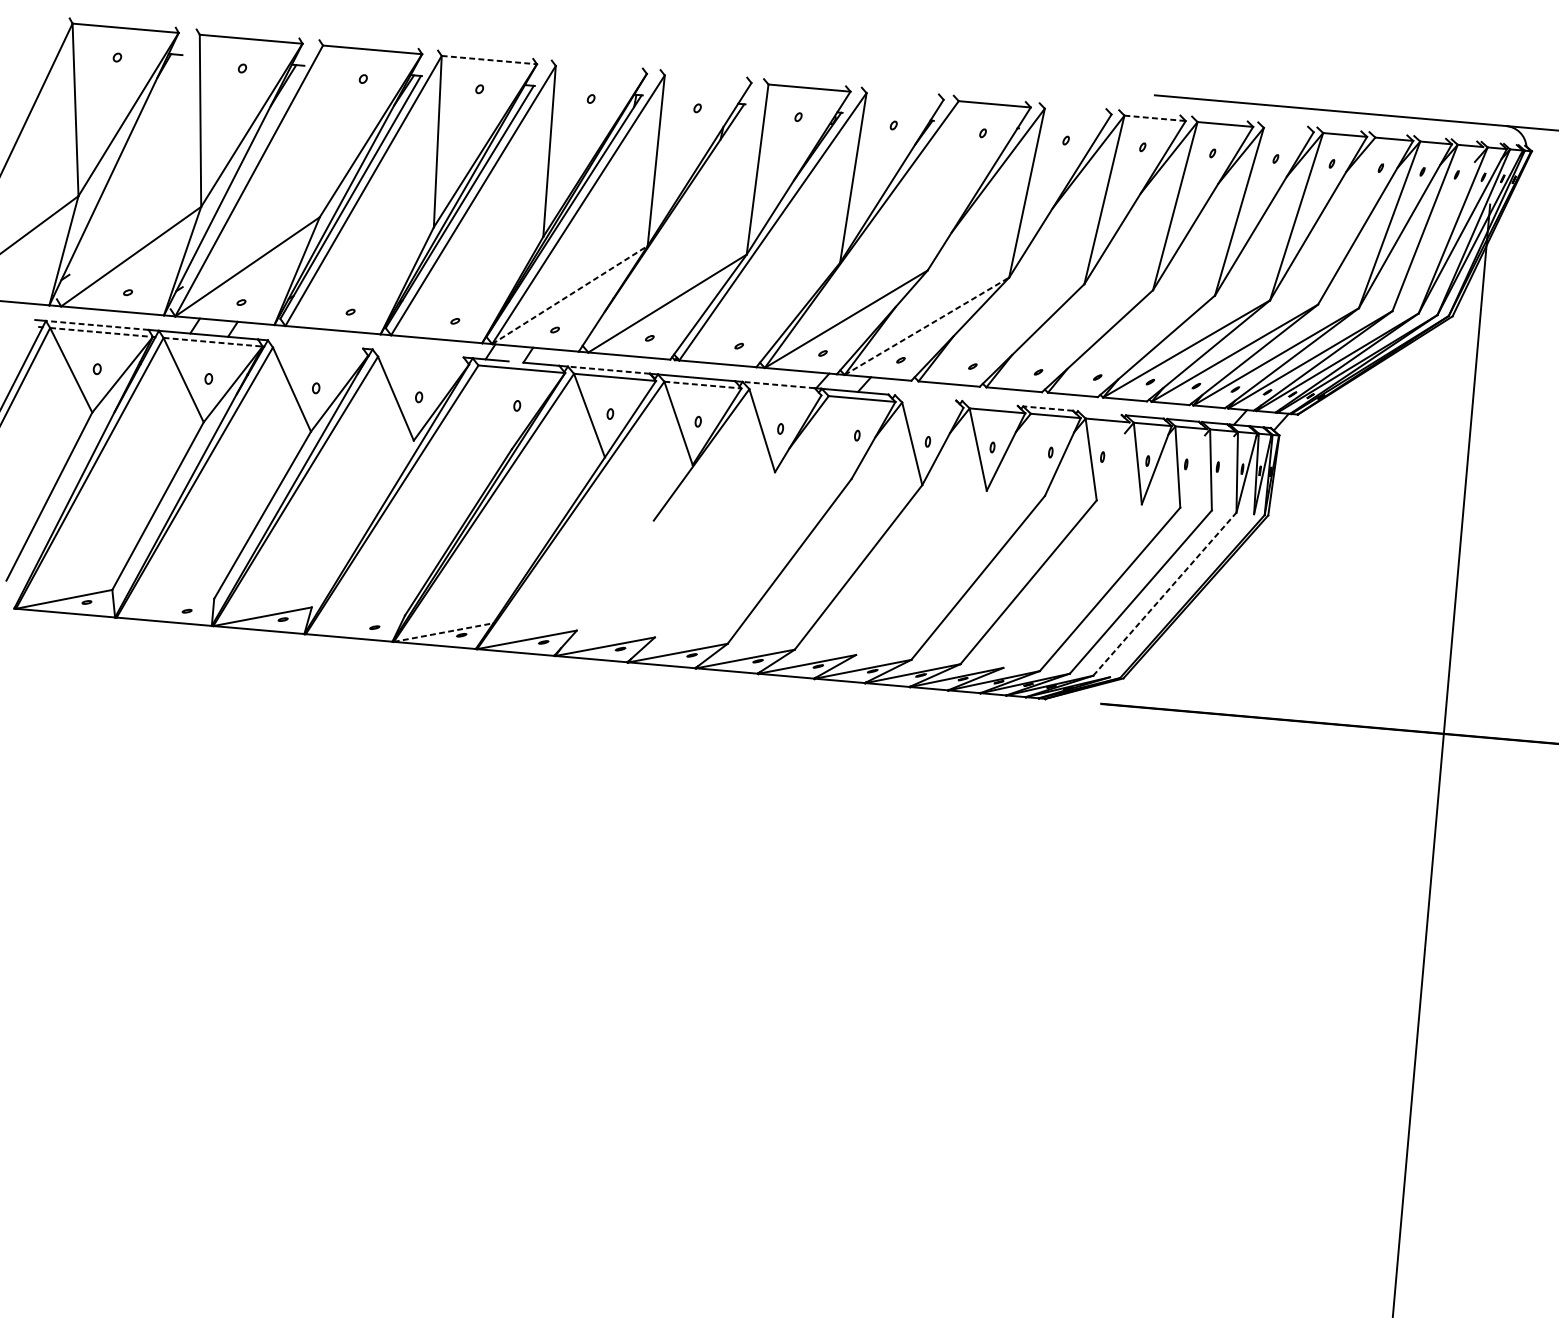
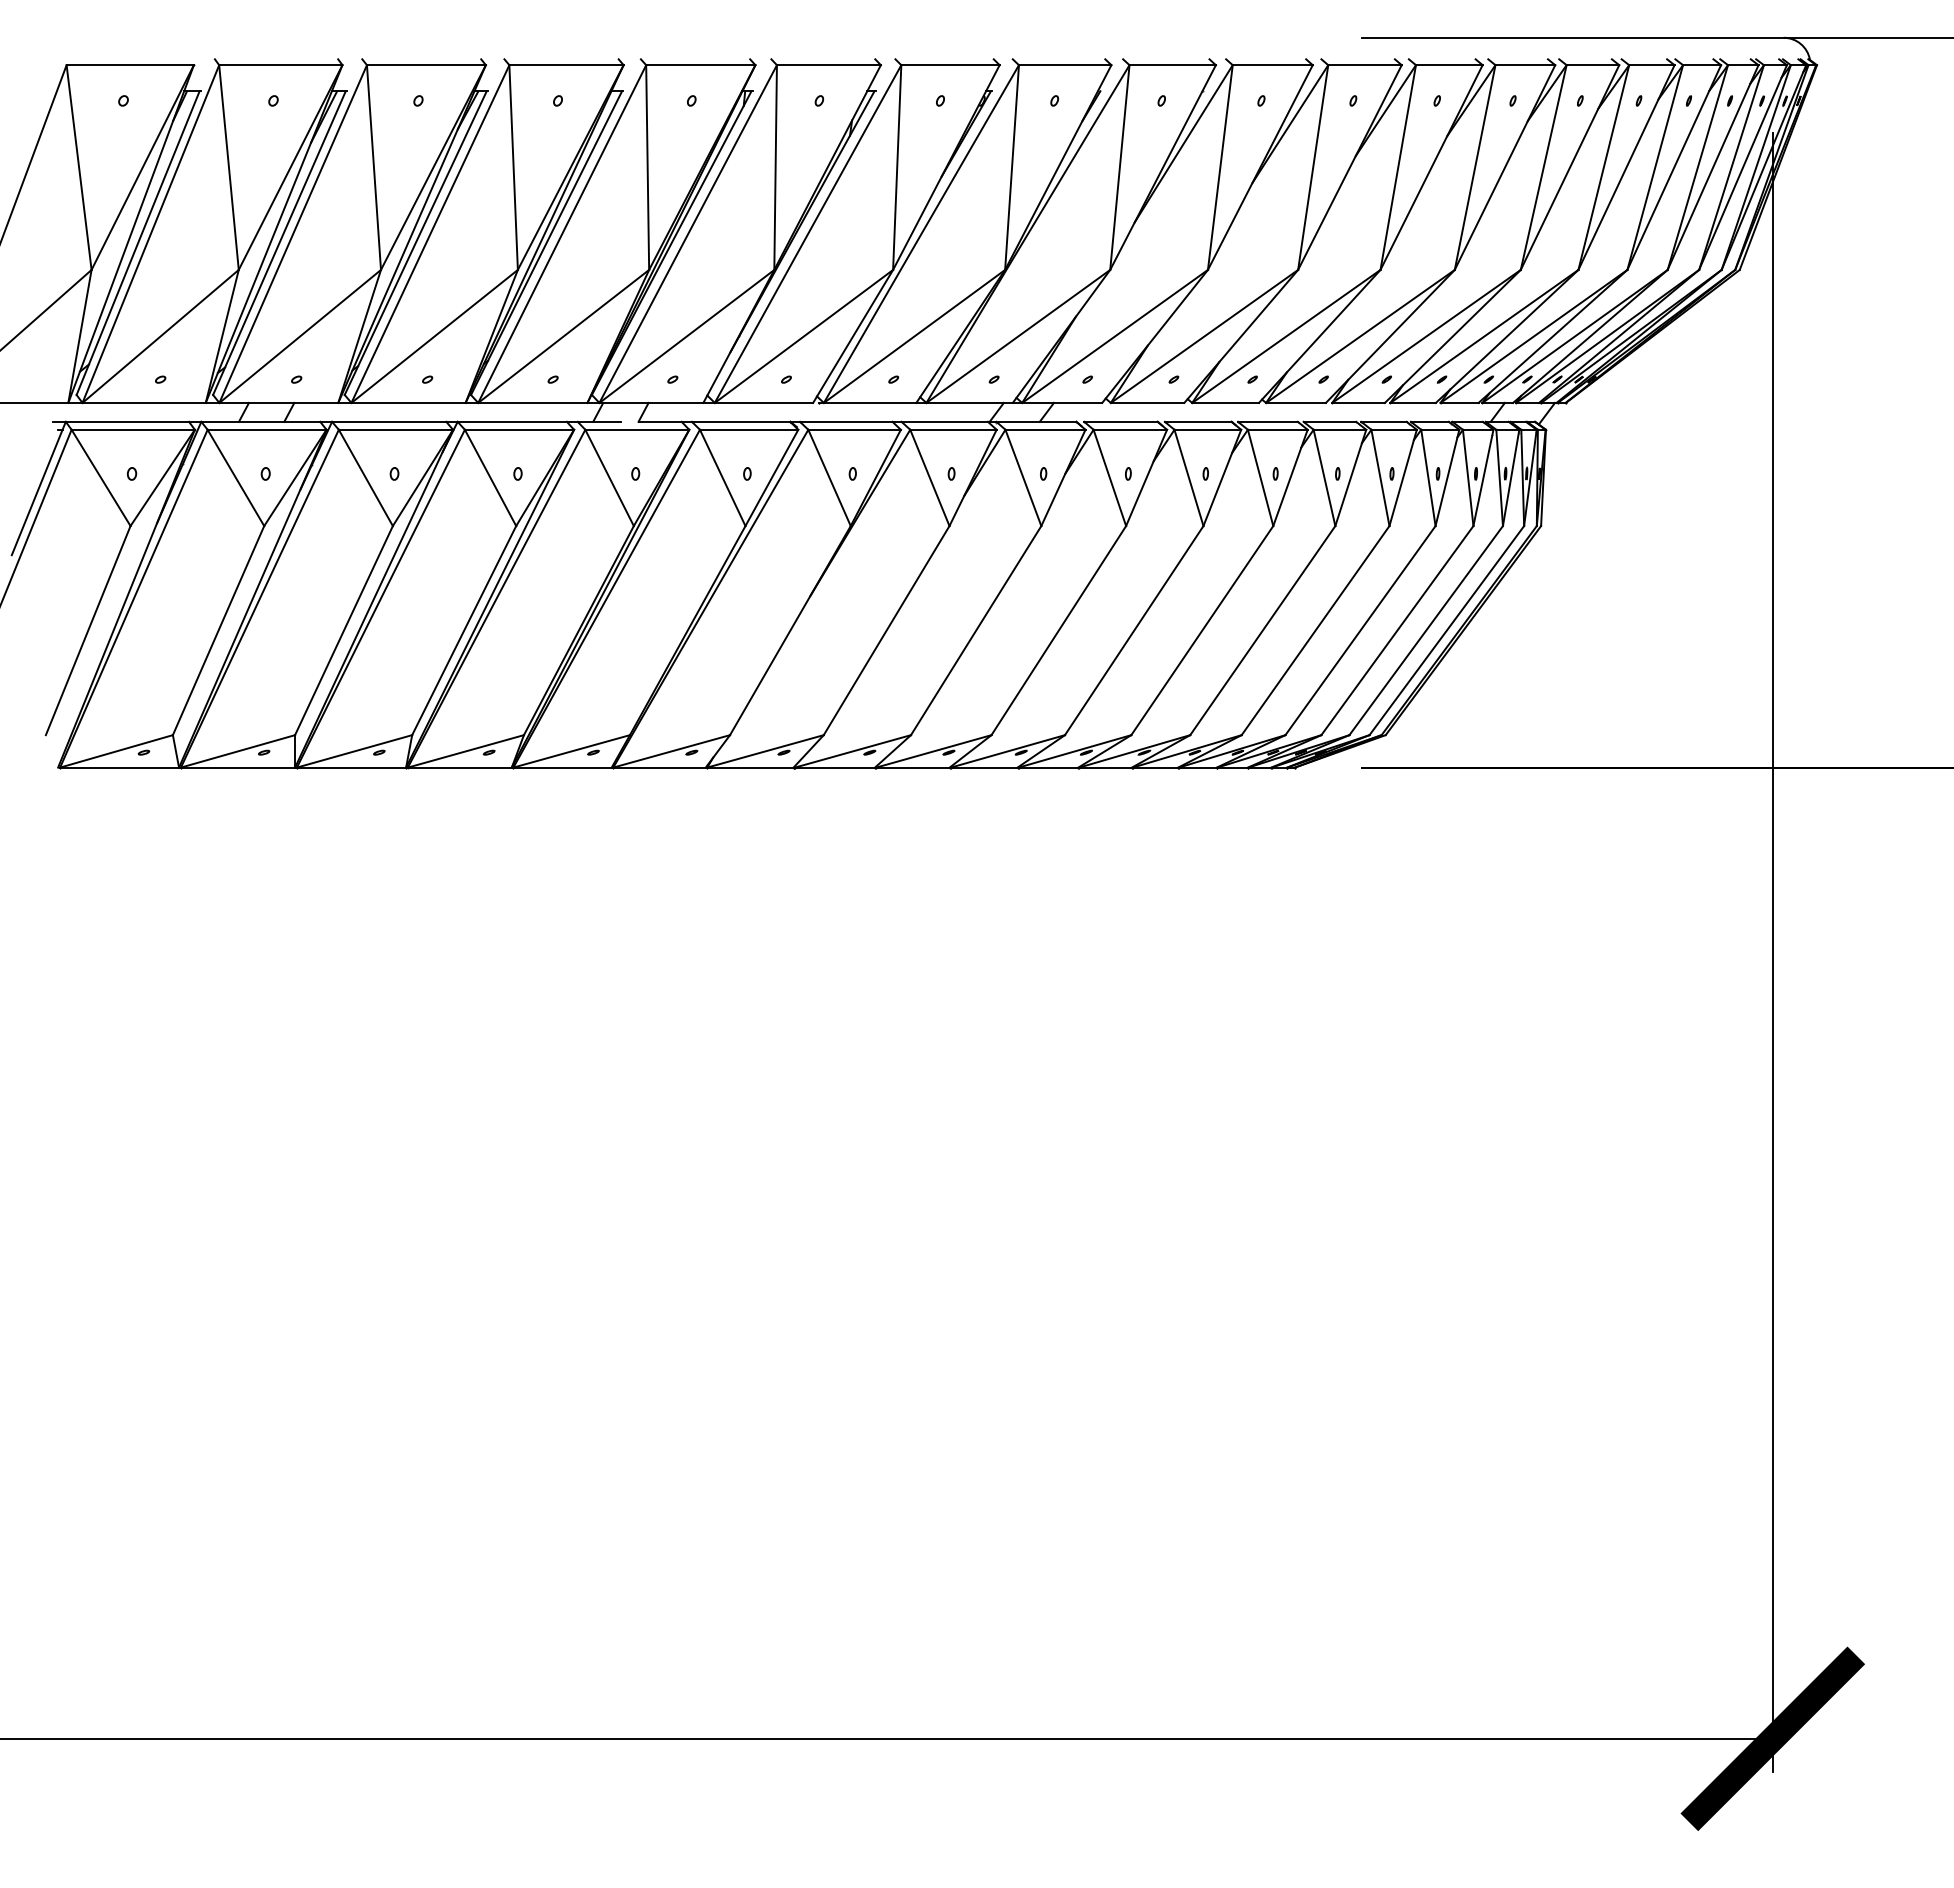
line: (490, 60) -> (567, 65), dashed -> solid
line: (601, 70) -> (700, 65), added
line: (707, 79) -> (828, 65), added
line: (904, 96) -> (1064, 65), added
line: (1077, 111) -> (1272, 65), added
line: (1155, 118) -> (1365, 65), dashed -> solid
line: (1288, 130) -> (1525, 65), added
line: (320, 131) -> (373, 167), added
line: (130, 170) -> (150, 233), added
line: (118, 176) -> (137, 242), added
line: (942, 185) -> (1119, 167), added
line: (237, 186) -> (279, 242), added
line: (678, 218) -> (807, 233), added
line: (1346, 221) -> (1603, 167), added
line: (1437, 228) -> (1712, 167), added
line: (359, 275) -> (434, 335), added
line: (467, 285) -> (563, 335), added
line: (569, 295) -> (686, 336), dashed -> solid
line: (759, 310) -> (914, 335), added
line: (97, 325) -> (127, 421), dashed -> solid
line: (927, 326) -> (1115, 336), dashed -> solid
line: (101, 332) -> (133, 429), dashed -> solid
line: (1001, 332) -> (1204, 335), added
line: (1069, 337) -> (1286, 335), added
line: (213, 342) -> (267, 429), dashed -> solid
line: (1131, 343) -> (1360, 335), added
line: (315, 344) -> (389, 421), added
line: (320, 351) -> (395, 429), added
line: (417, 353) -> (511, 421), added
line: (423, 360) -> (519, 429), added
line: (608, 369) -> (740, 421), dashed -> solid
line: (703, 384) -> (855, 429), dashed -> solid
line: (778, 384) -> (944, 421), dashed -> solid
line: (785, 392) -> (953, 429), added
line: (925, 397) -> (1120, 421), added
line: (989, 403) -> (1197, 421), added
line: (933, 404) -> (1130, 429), added
line: (495, 406) -> (609, 477), added
line: (1047, 408) -> (1267, 421), dashed -> solid
line: (1099, 412) -> (1329, 421), added
line: (840, 437) -> (1023, 477), added
line: (1037, 454) -> (1260, 477), added
line: (1112, 461) -> (1350, 477), added
line: (1193, 468) -> (1447, 477), added
line: (1223, 470) -> (1483, 477), added
line: (363, 523) -> (464, 630), added
line: (634, 547) -> (790, 630), added
line: (714, 554) -> (886, 630), added
line: (920, 572) -> (1133, 630), added
line: (1072, 586) -> (1315, 630), added
line: (1165, 594) -> (1426, 630), dashed -> solid
line: (1181, 595) -> (1446, 630), added
line: (165, 608) -> (237, 751), added
line: (355, 624) -> (465, 751), added
line: (443, 632) -> (571, 751), dashed -> solid

